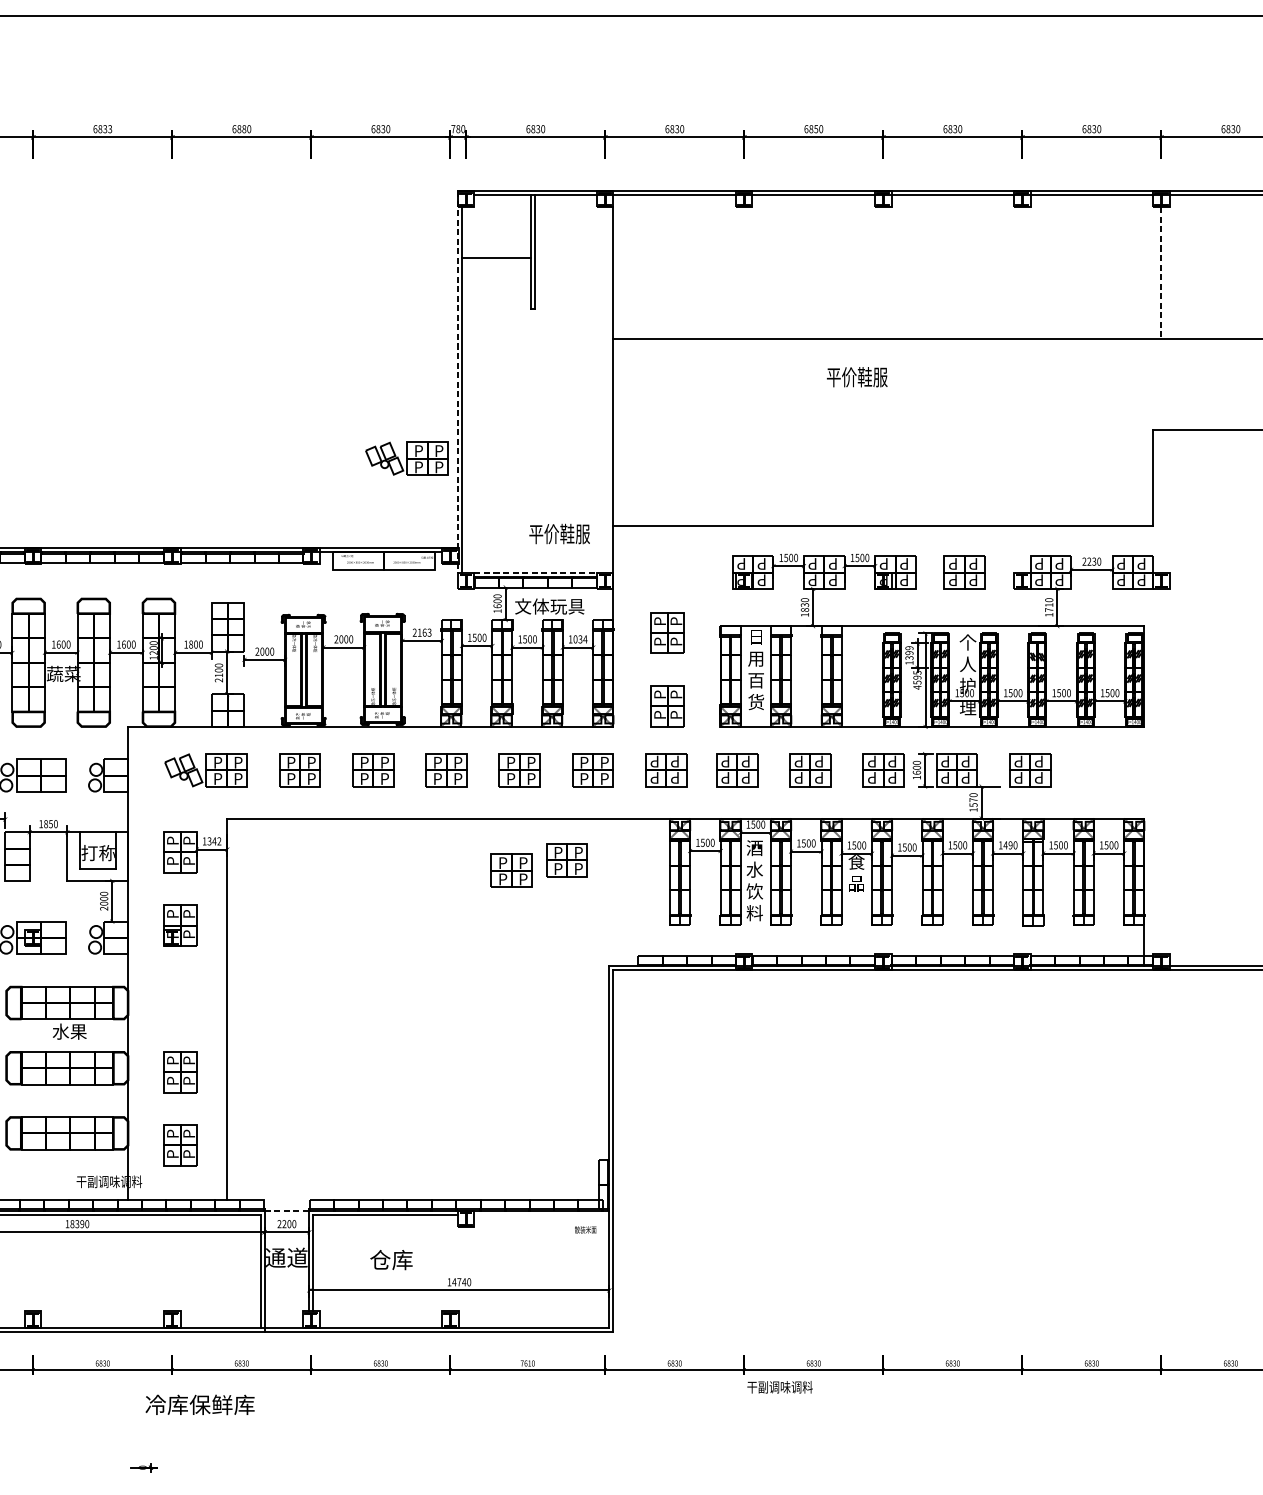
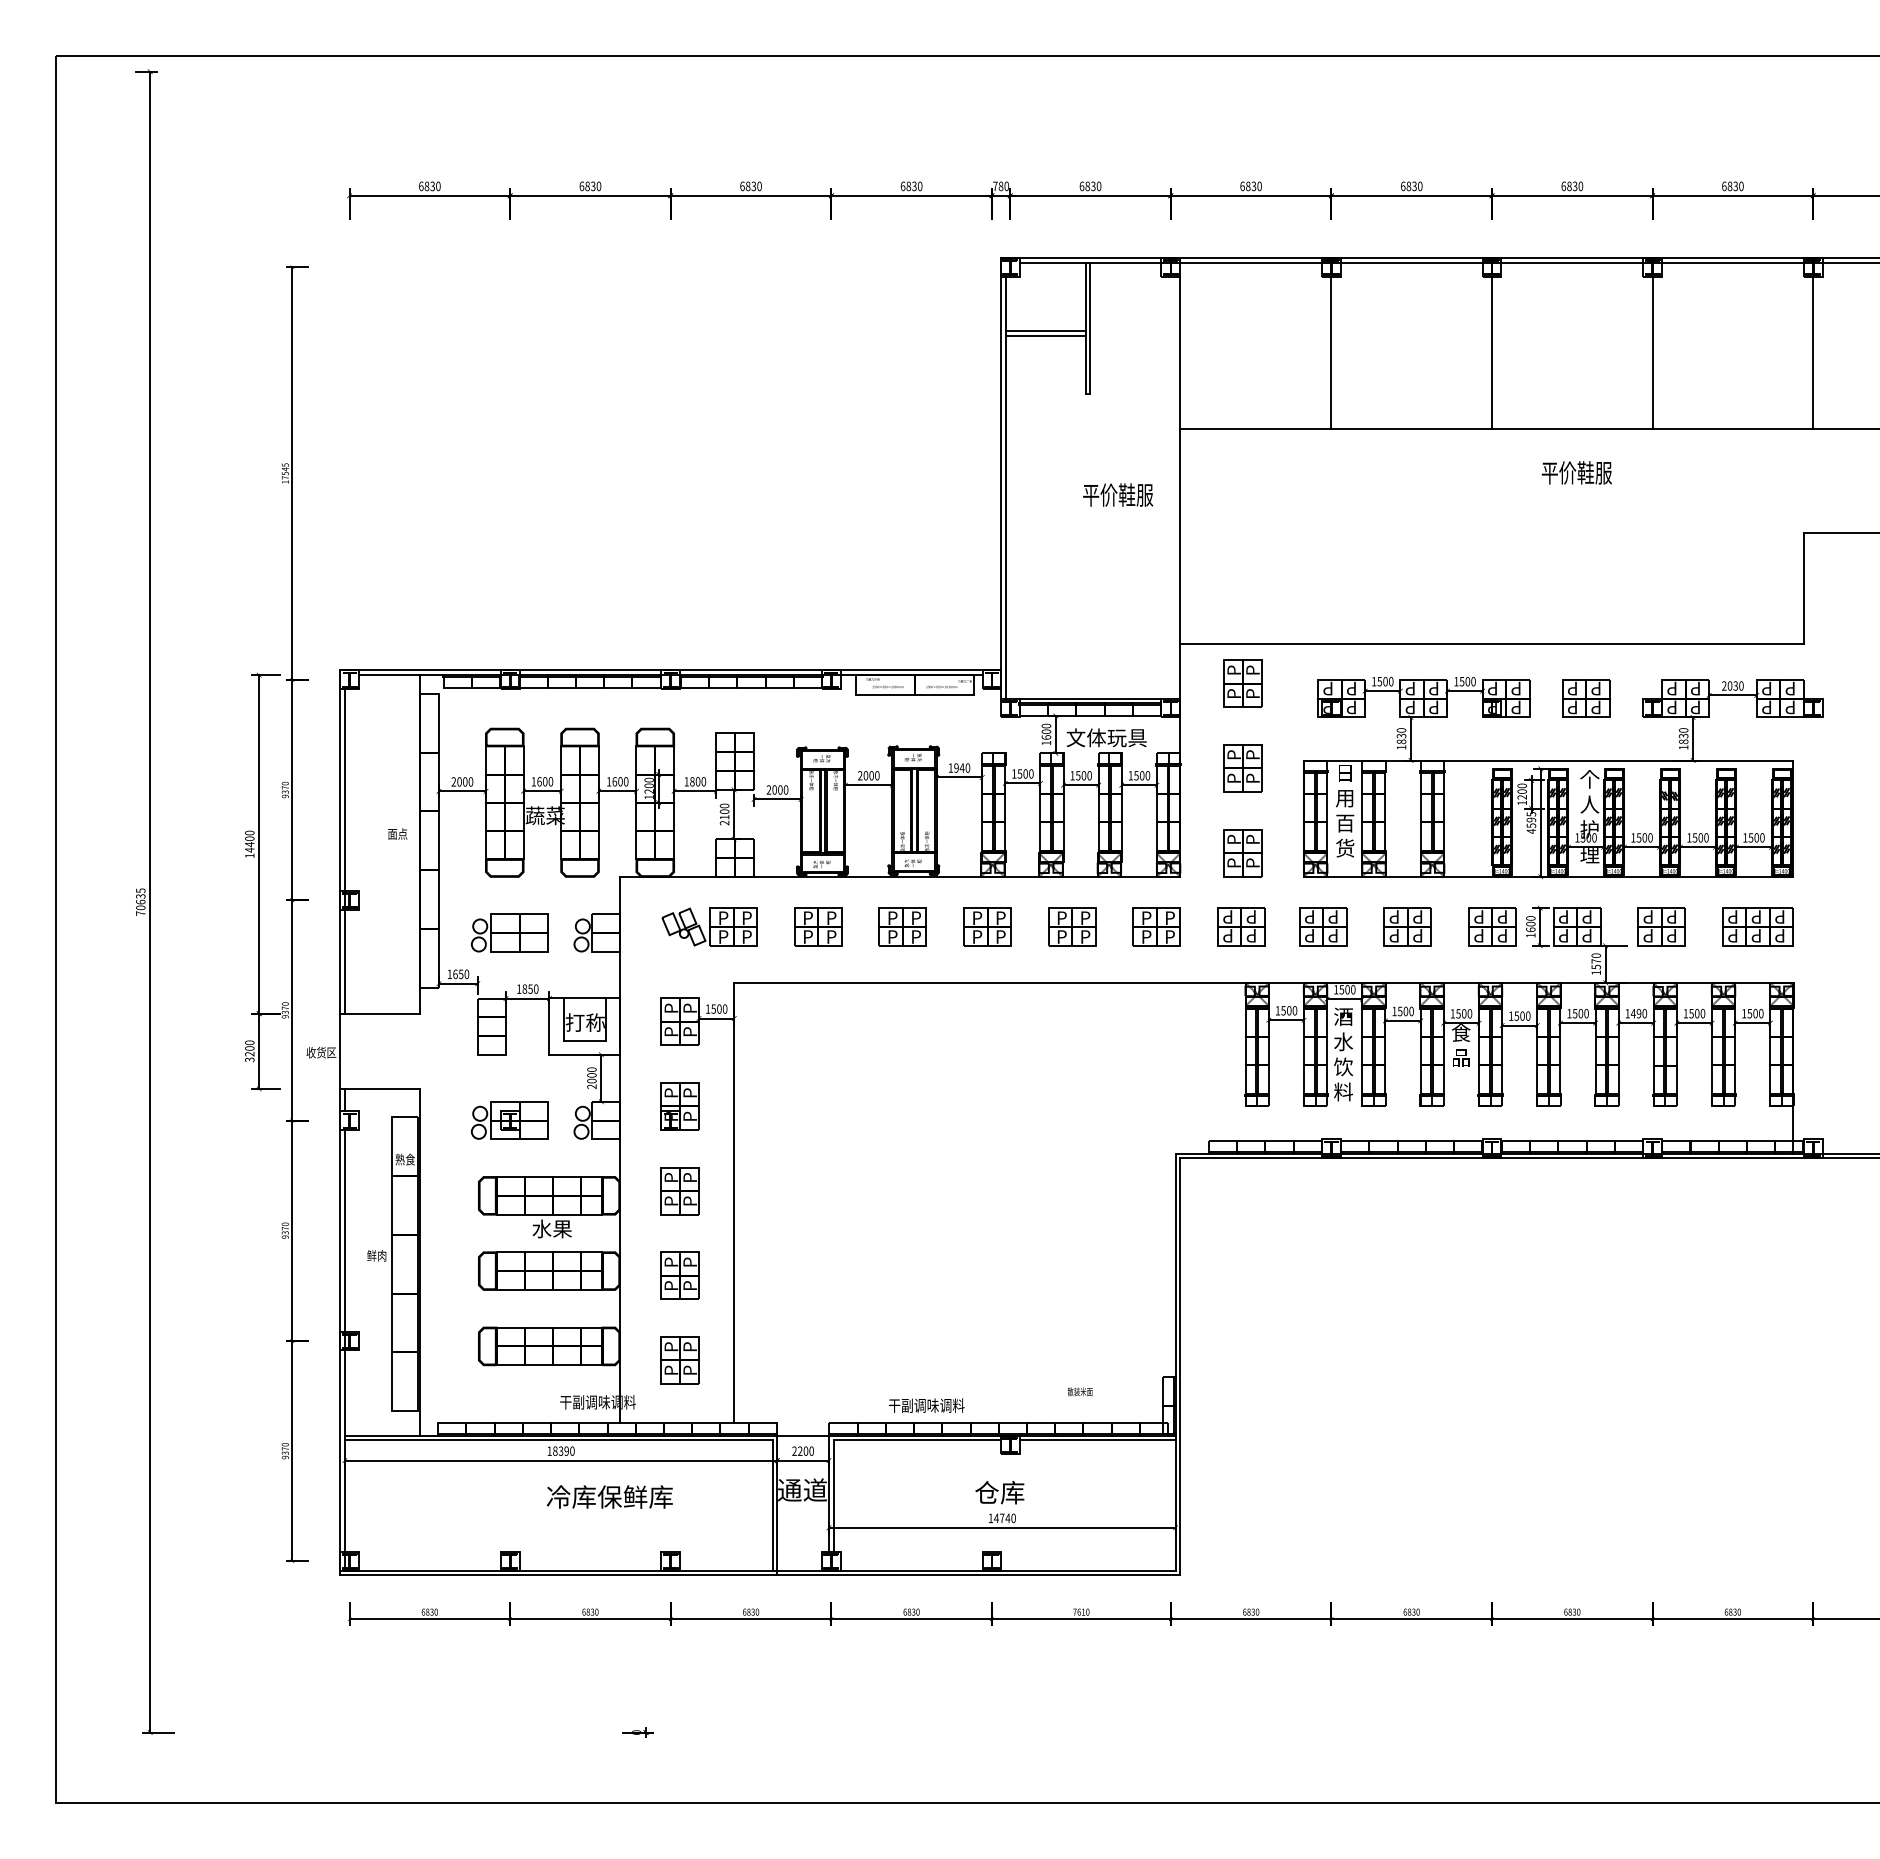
text: (816, 128) -> (1414, 185), 6850 -> 6830
text: (109, 129) -> (598, 186), 6833 -> 6830
text: (243, 129) -> (753, 186), 6880 -> 6830
line: (496, 253) -> (1045, 330), added
line: (744, 272) -> (1331, 352), added
line: (883, 272) -> (1492, 352), added
line: (1022, 272) -> (1652, 352), added
line: (1161, 273) -> (1813, 353), dashed -> solid
text: (856, 376) -> (1576, 472), moved
line: (457, 382) -> (1000, 478), dashed -> solid
part: (406, 458) -> (941, 566), removed
text: (559, 533) -> (1118, 494), moved
part: (667, 559) -> (1242, 683), added
text: (1088, 561) -> (1729, 685), 2230 -> 2030
line: (535, 572) -> (1090, 698), dashed -> solid
text: (1049, 607) -> (1683, 738), 1710 -> 1830
text: (422, 632) -> (959, 767), 2163 -> 1940
text: (580, 639) -> (1142, 775), 1034 -> 1500
text: (908, 653) -> (1521, 791), 1399 -> 1200
part: (1113, 769) -> (1757, 926), added
text: (214, 840) -> (719, 1008), 1342 -> 1500
part: (566, 859) -> (1126, 1030), removed
part: (511, 870) -> (1062, 1042), removed
part: (179, 999) -> (679, 1191), added
line: (287, 1210) -> (803, 1435), dashed -> solid
line: (541, 1214) -> (1097, 1440), added
text: (585, 1229) -> (1079, 1391), moved
text: (391, 1259) -> (999, 1492), moved
text: (779, 1387) -> (926, 1405), moved
text: (199, 1404) -> (609, 1496), moved

